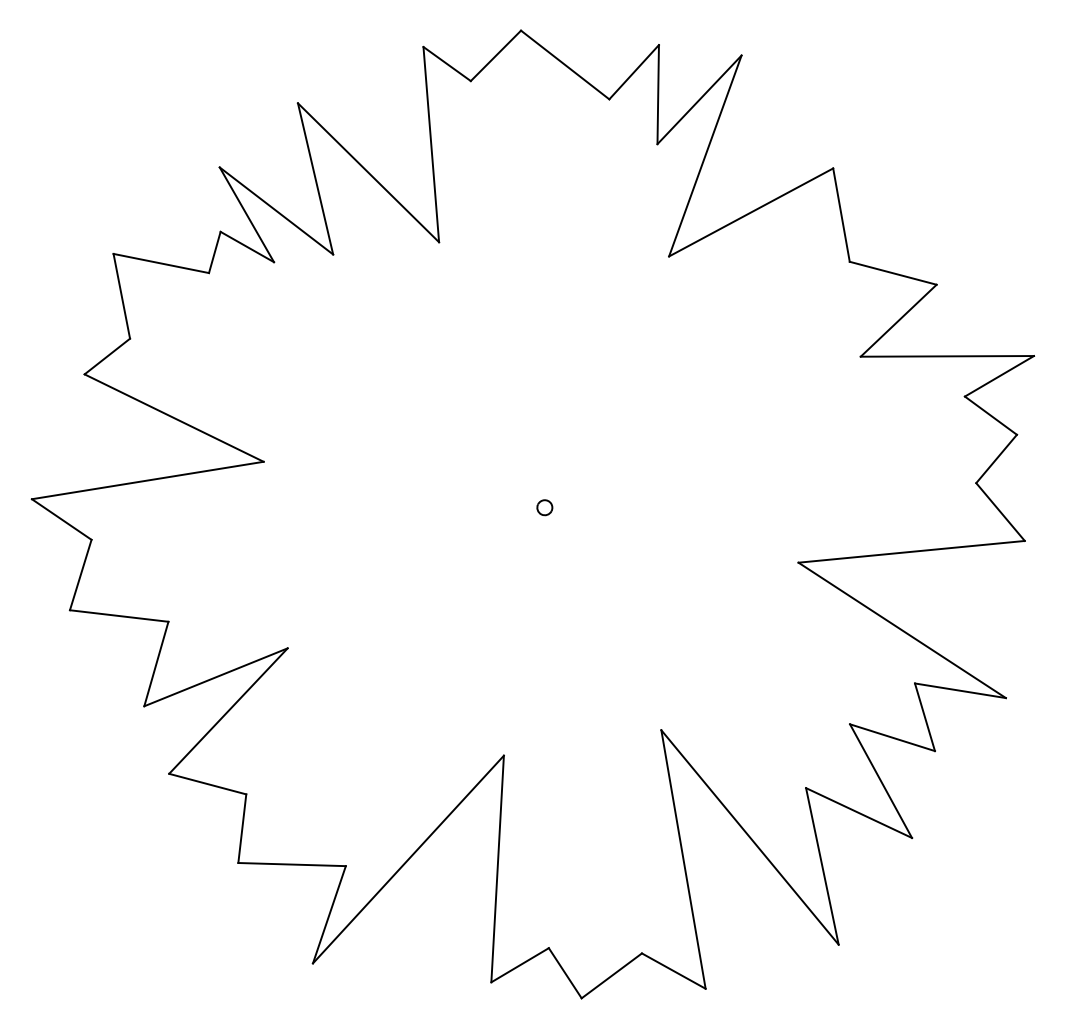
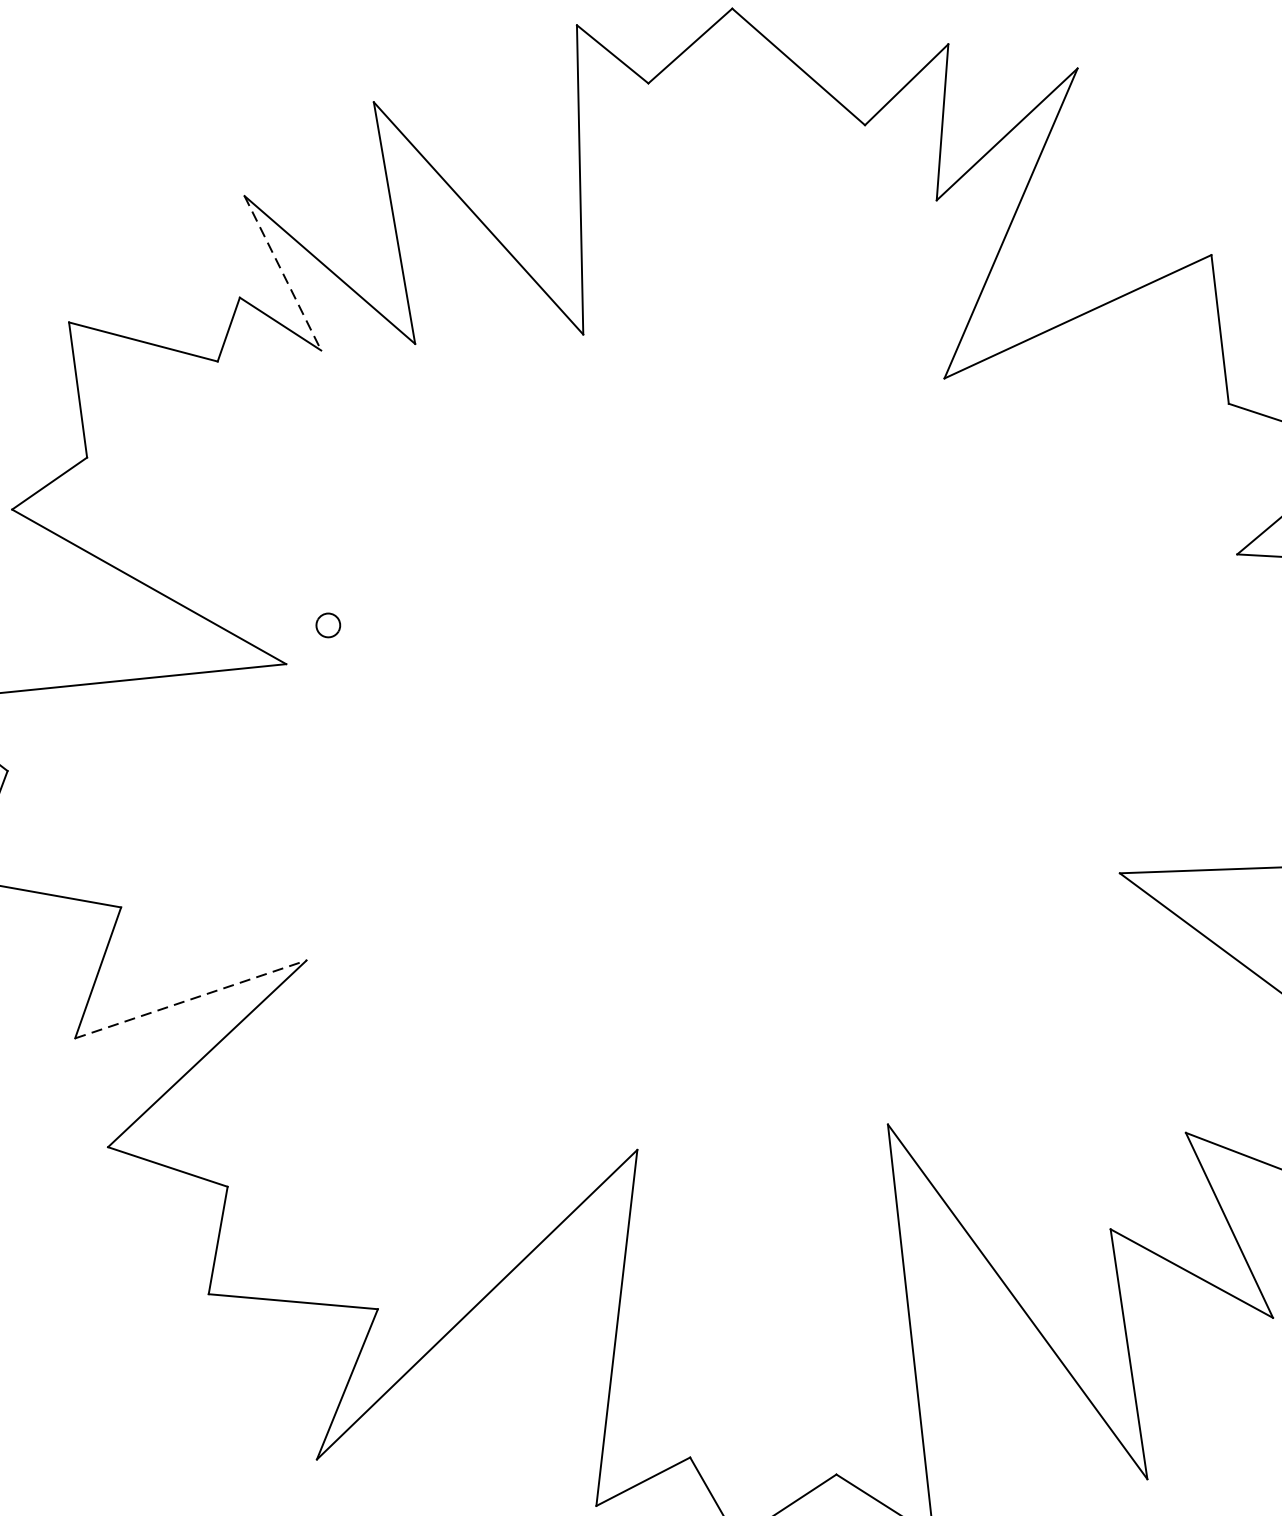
line: (246, 214) -> (282, 272), solid -> dashed
part: (544, 507) -> (327, 625), moved
line: (216, 677) -> (191, 999), solid -> dashed

